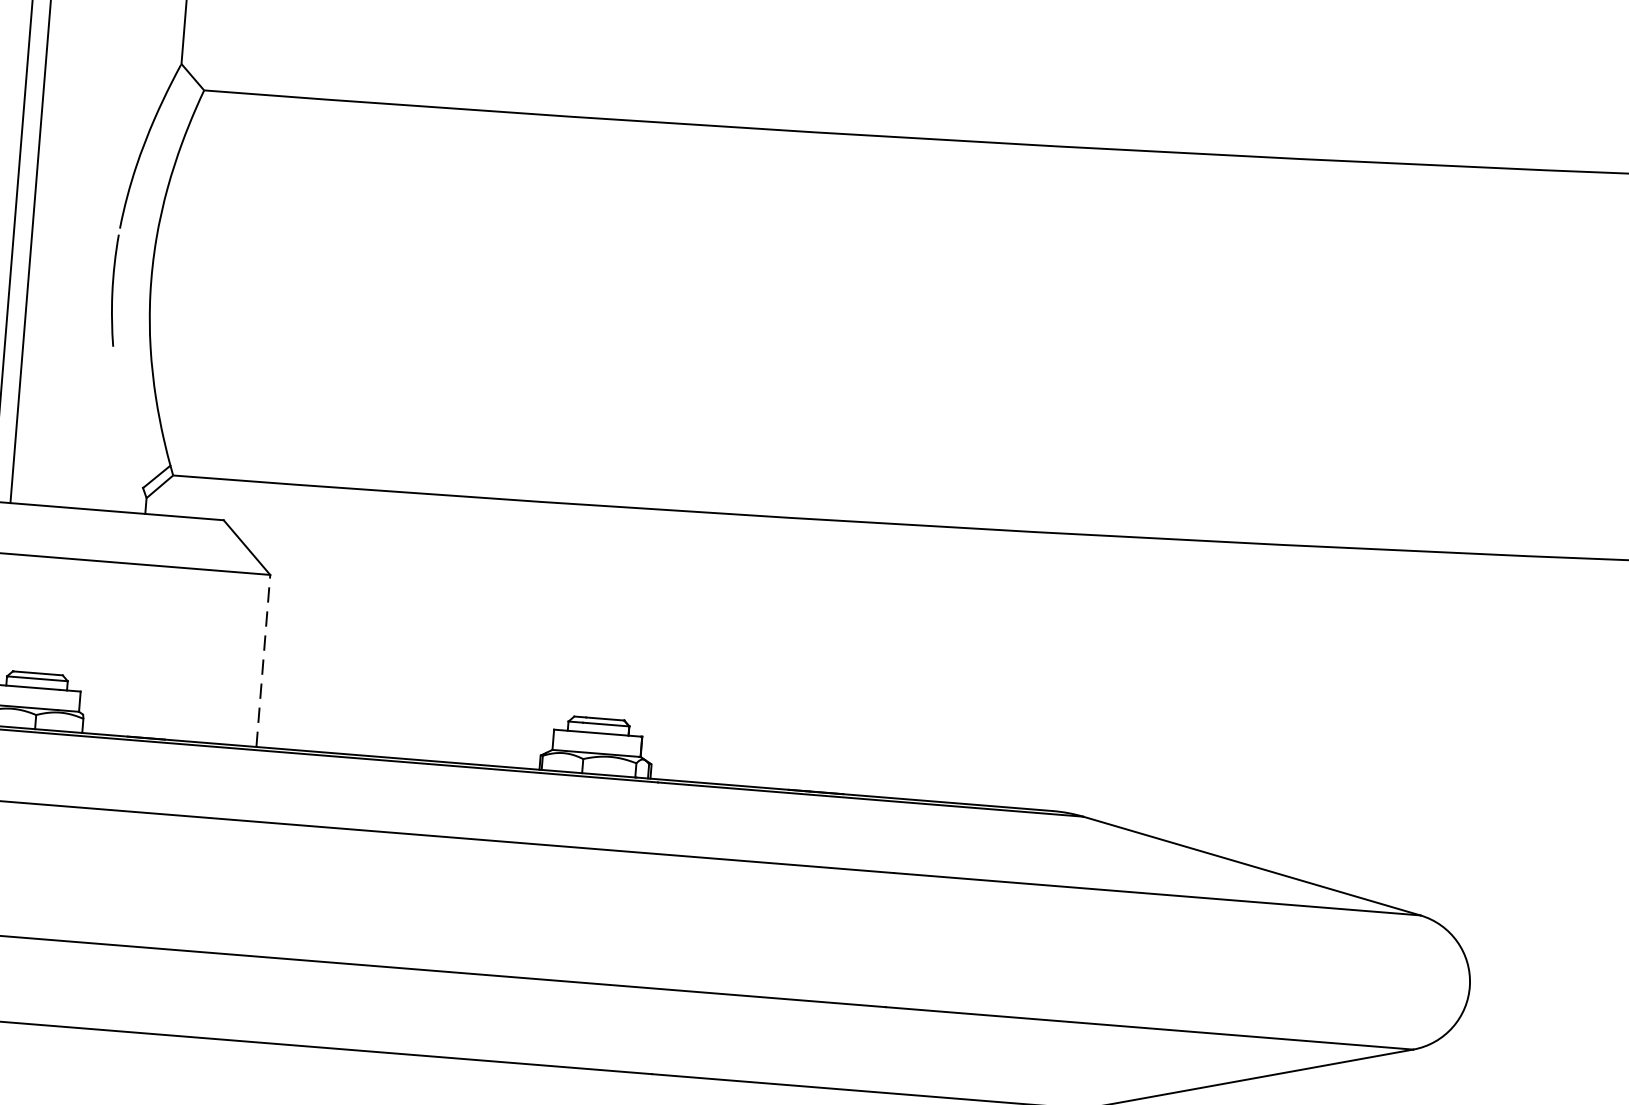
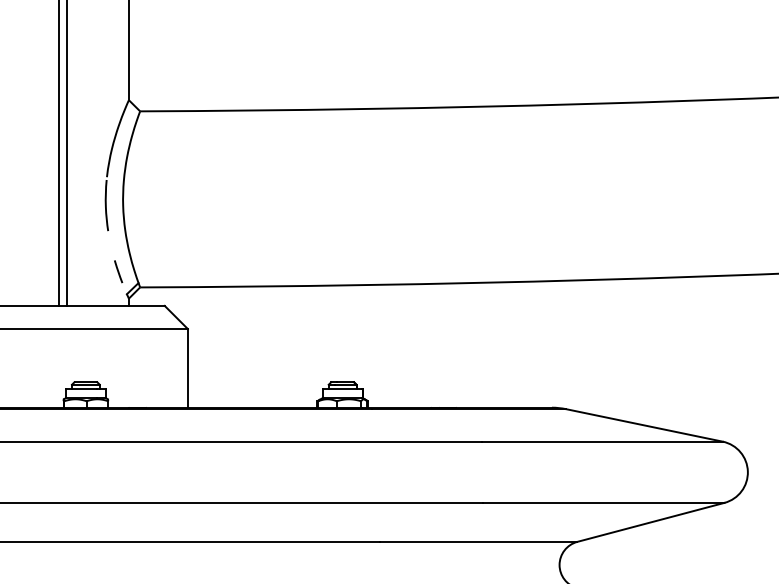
line: (128, 436) -> (118, 271), added
line: (262, 658) -> (187, 367), dashed -> solid

